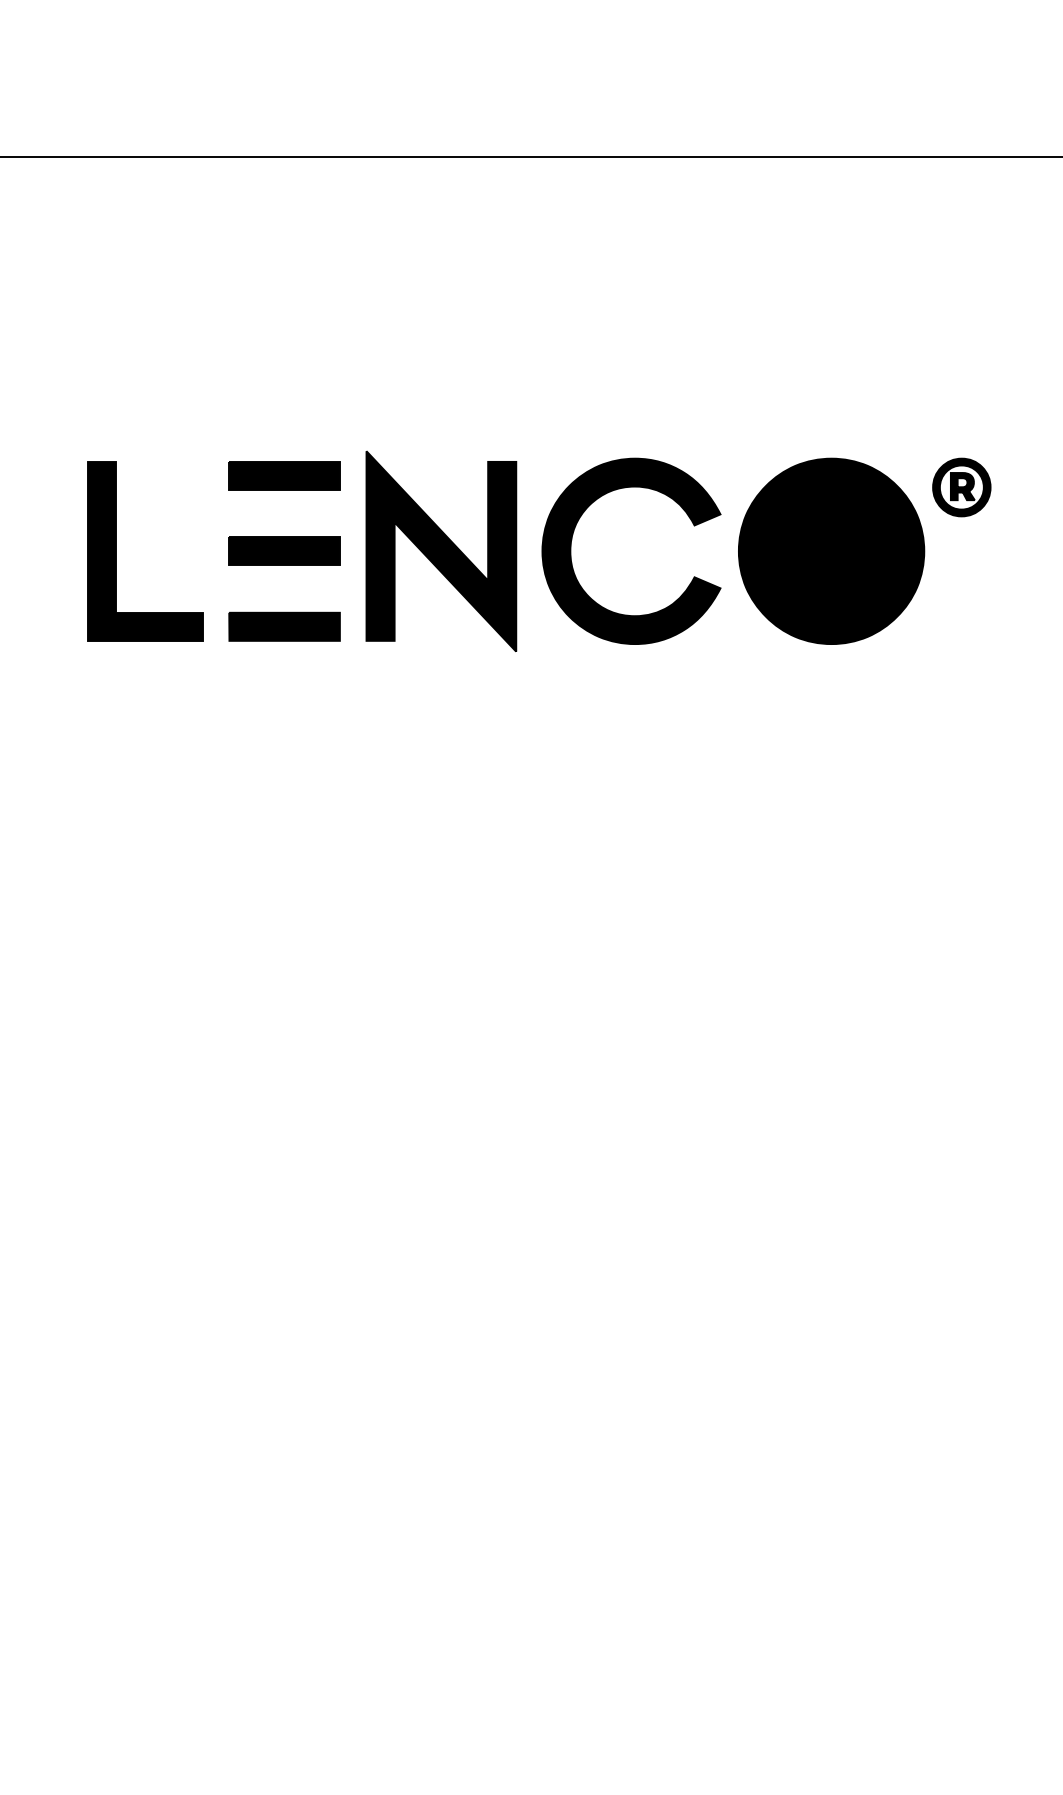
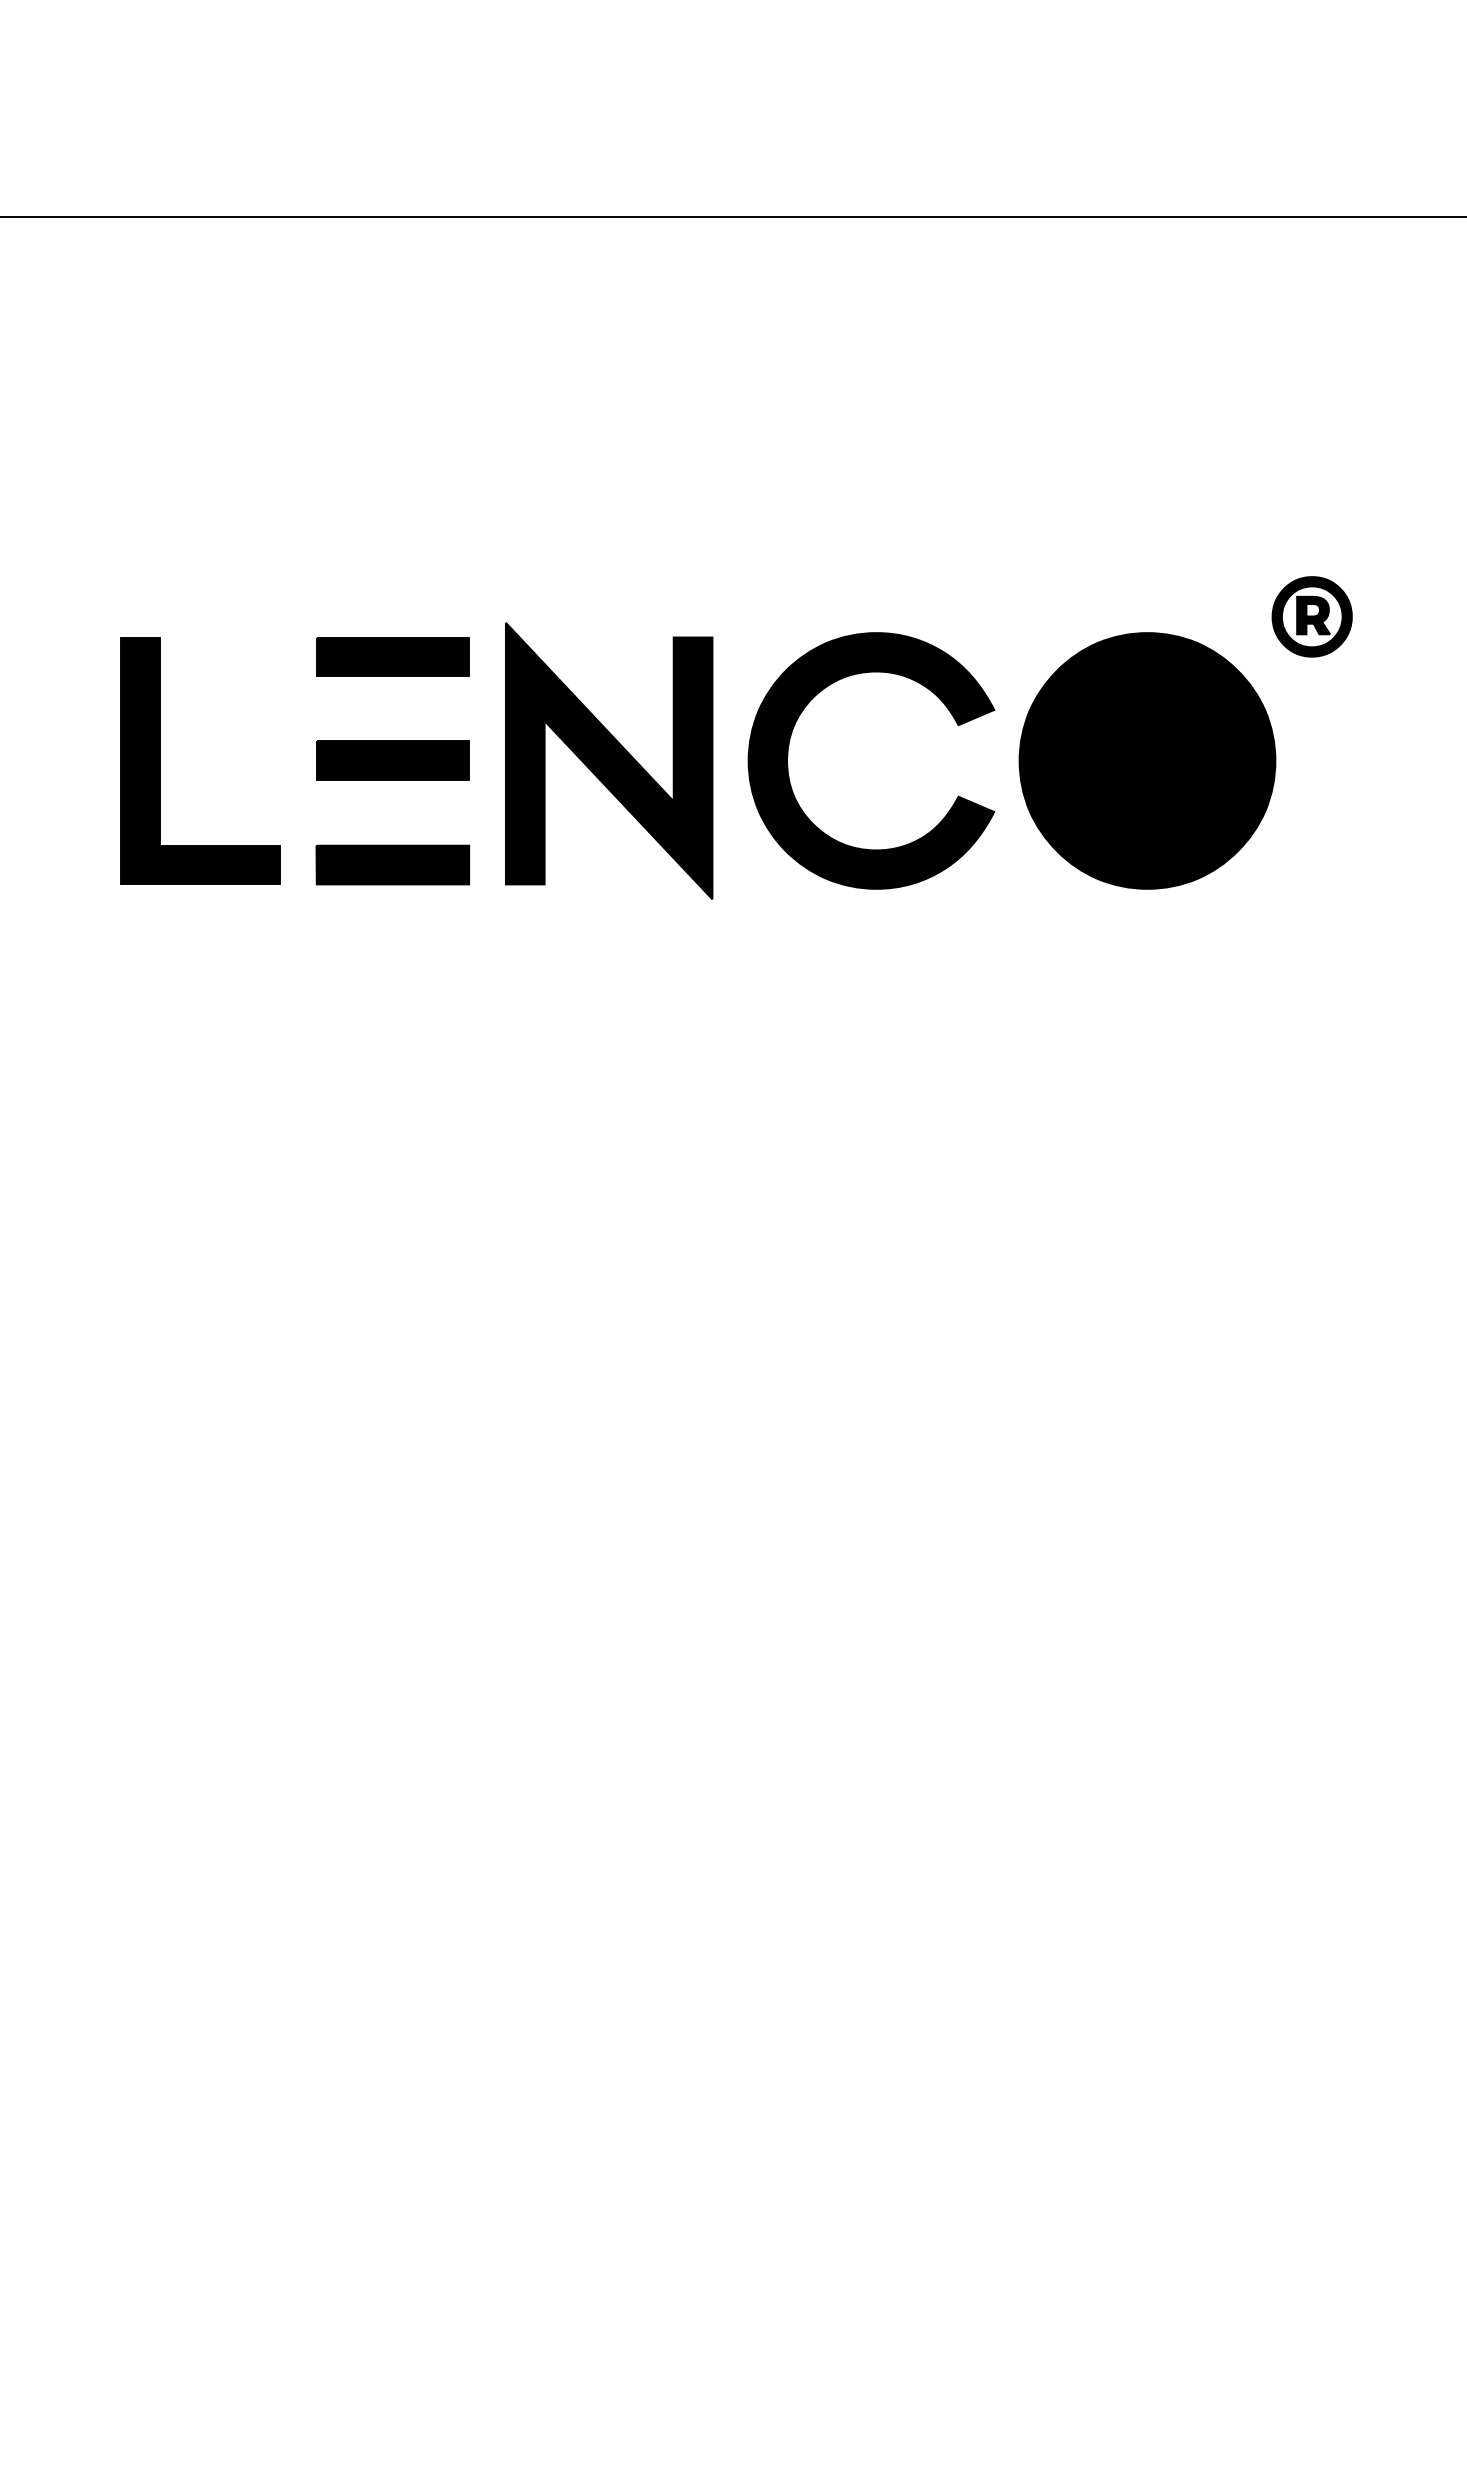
part: (961, 487) -> (1311, 616), moved

